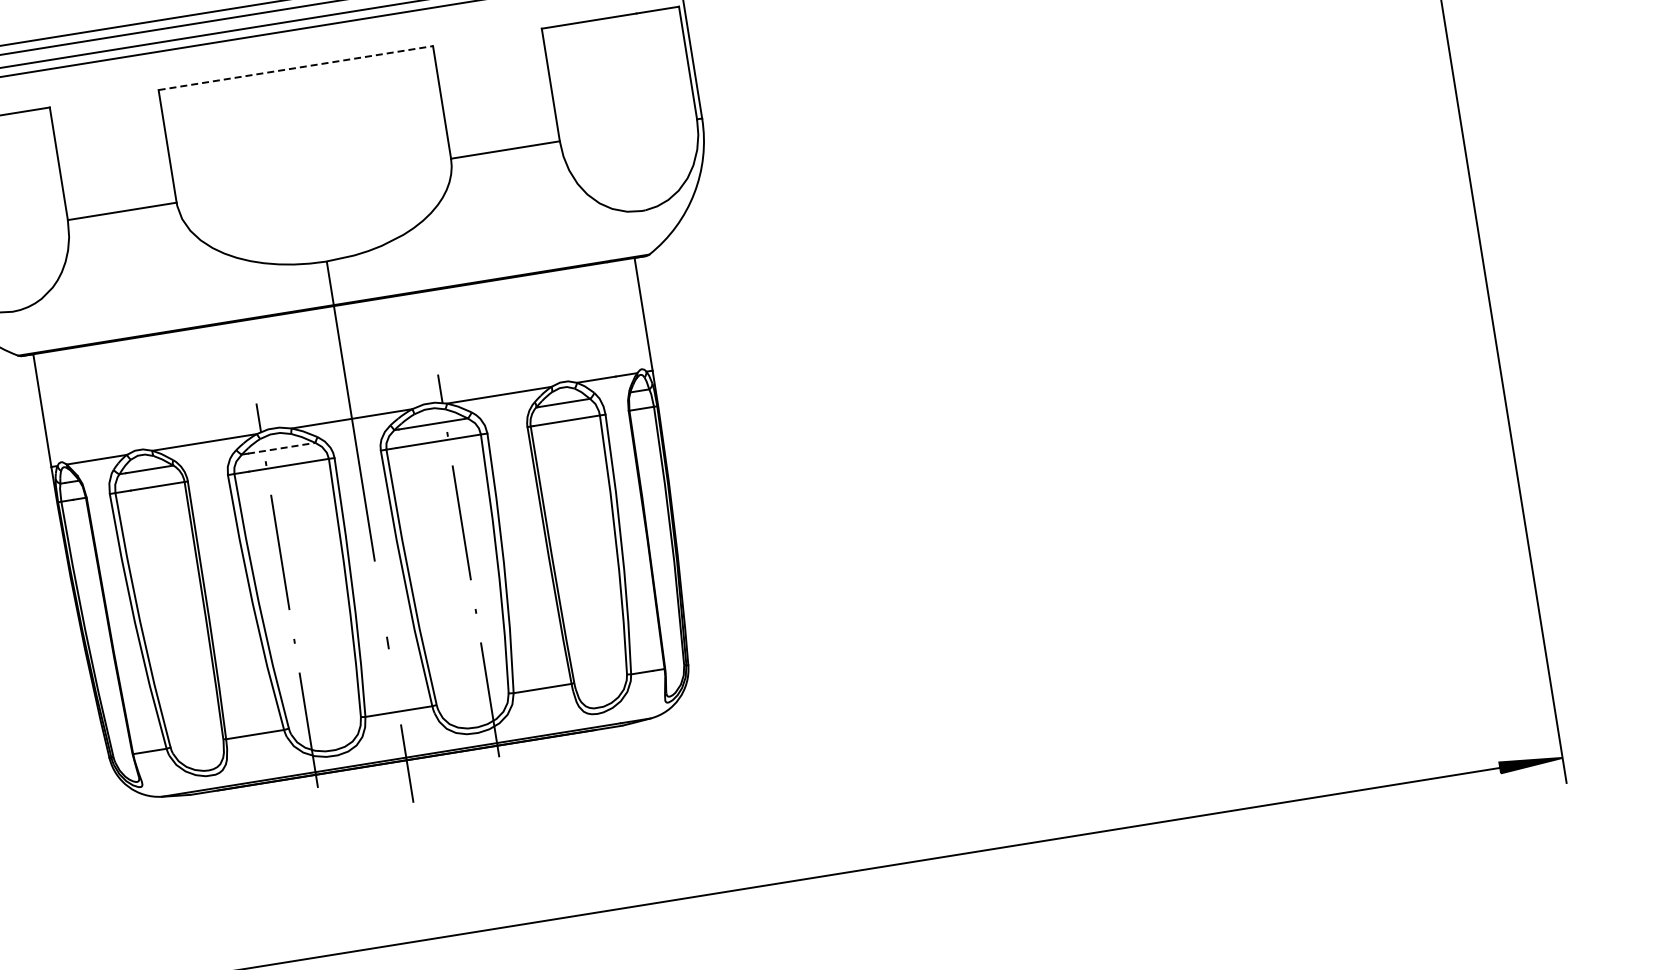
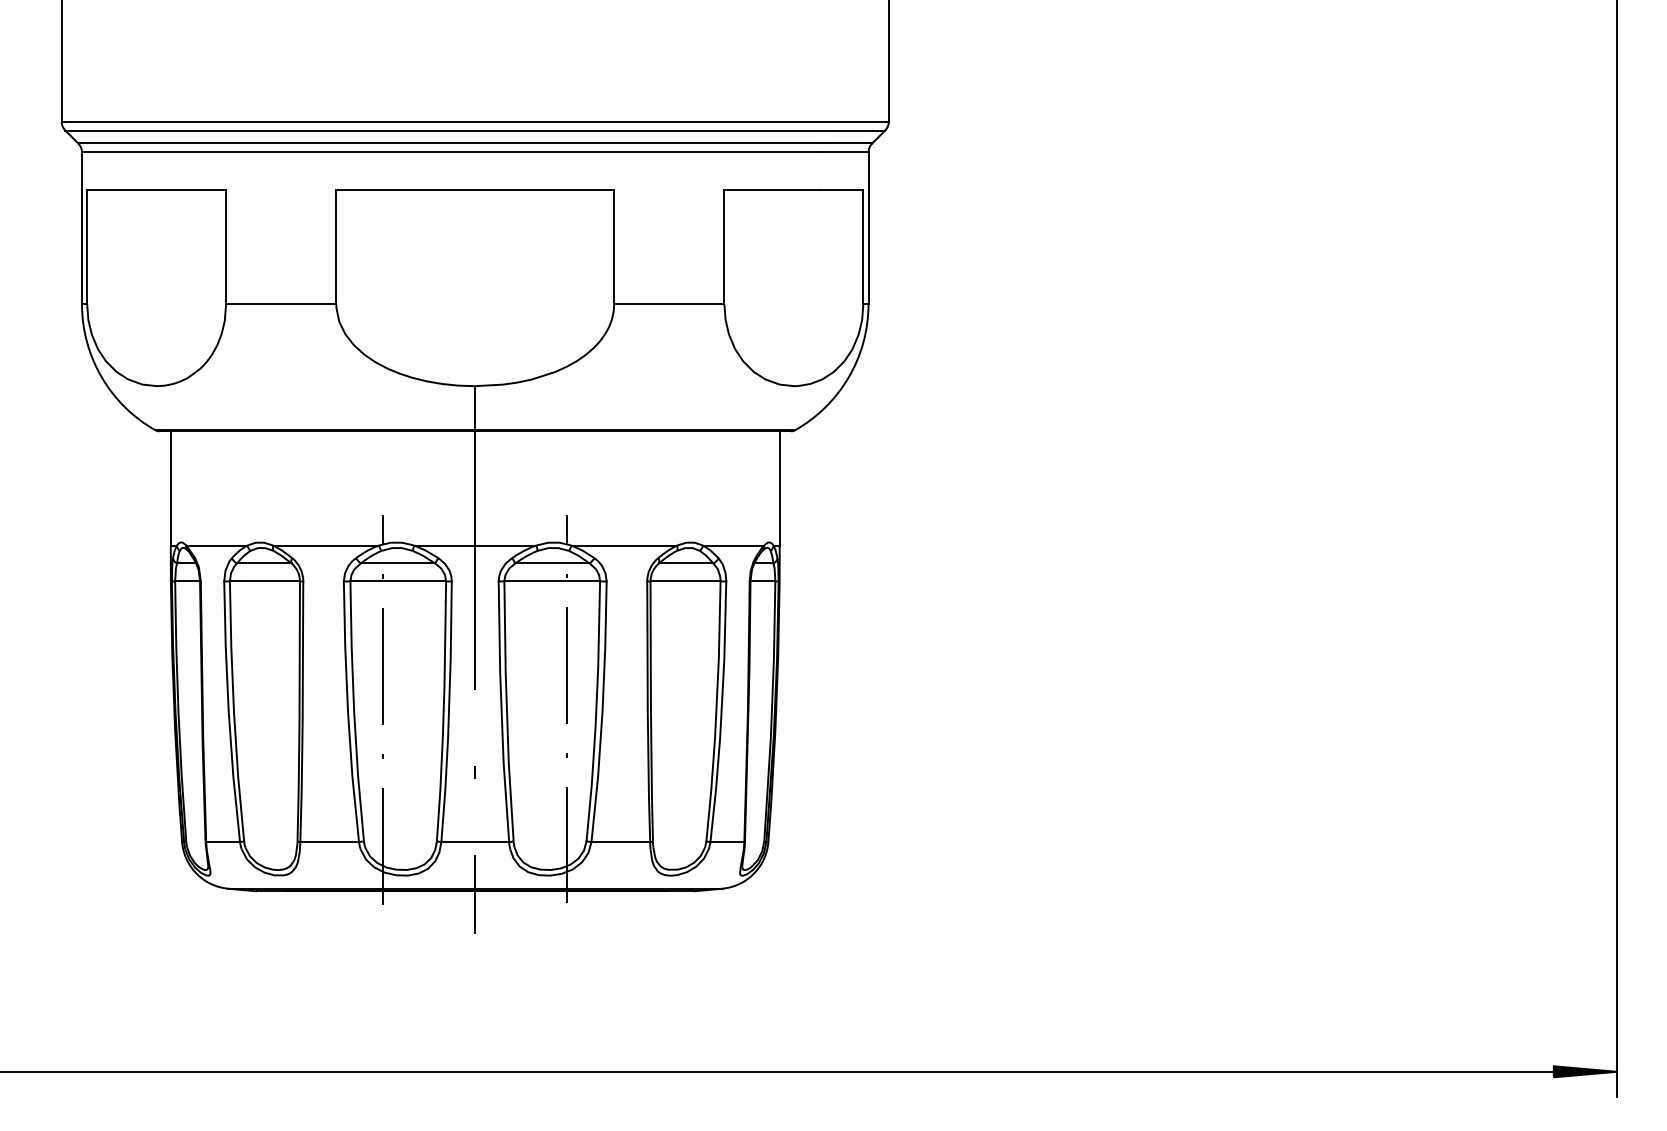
line: (296, 68) -> (475, 190), dashed -> solid
line: (282, 448) -> (401, 563), dashed -> solid

